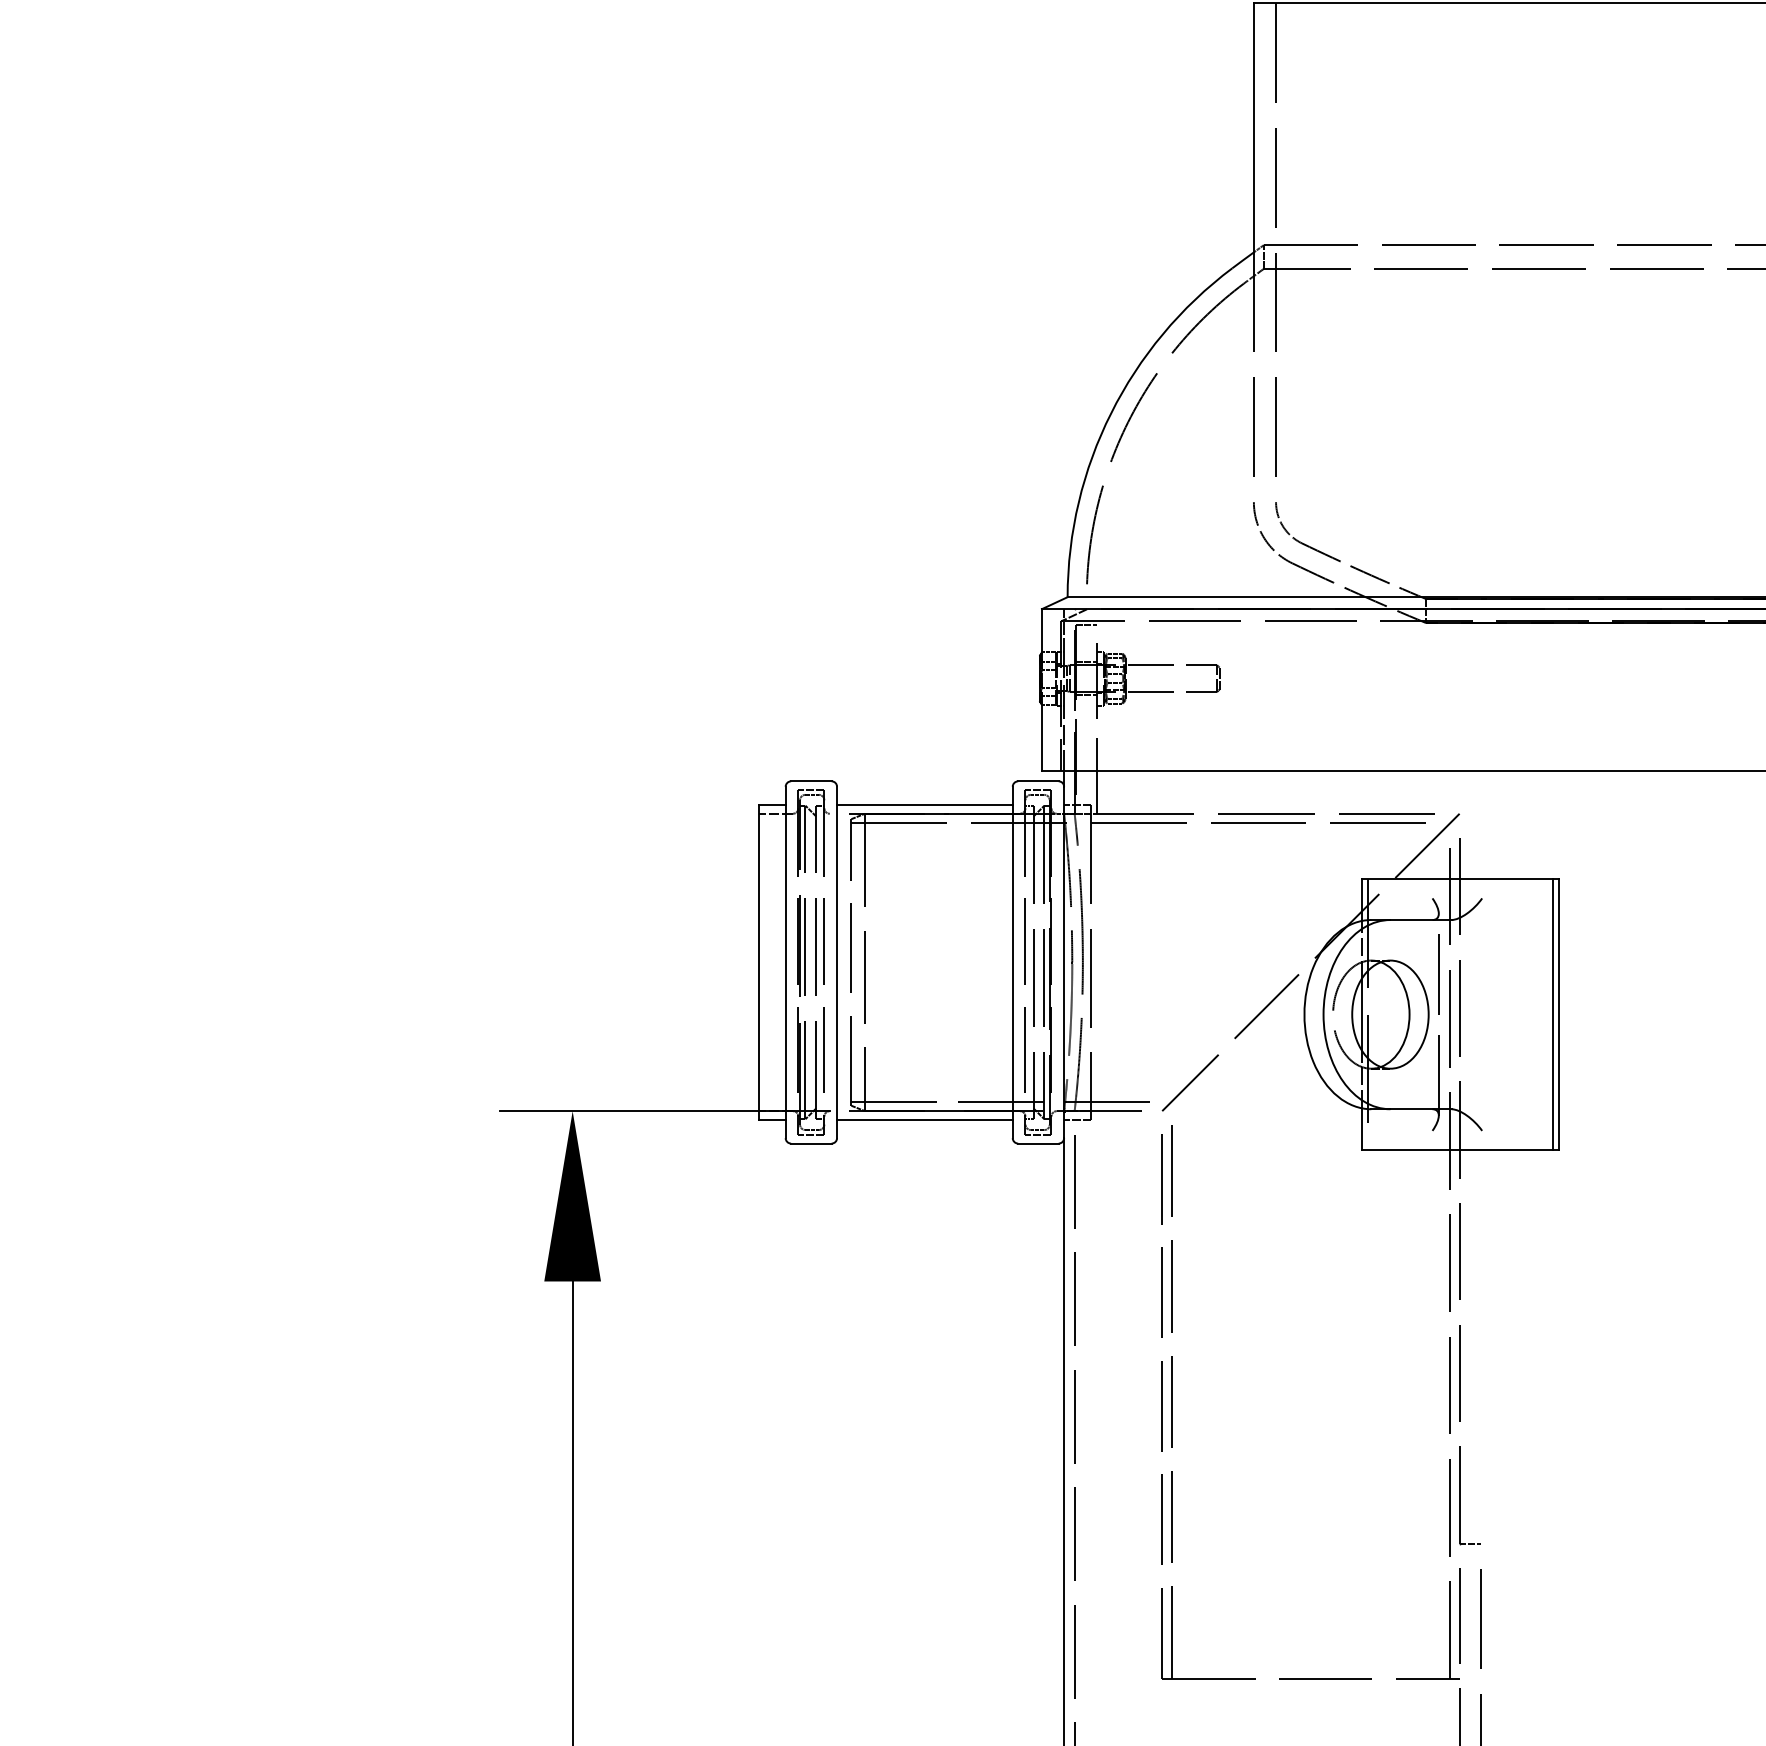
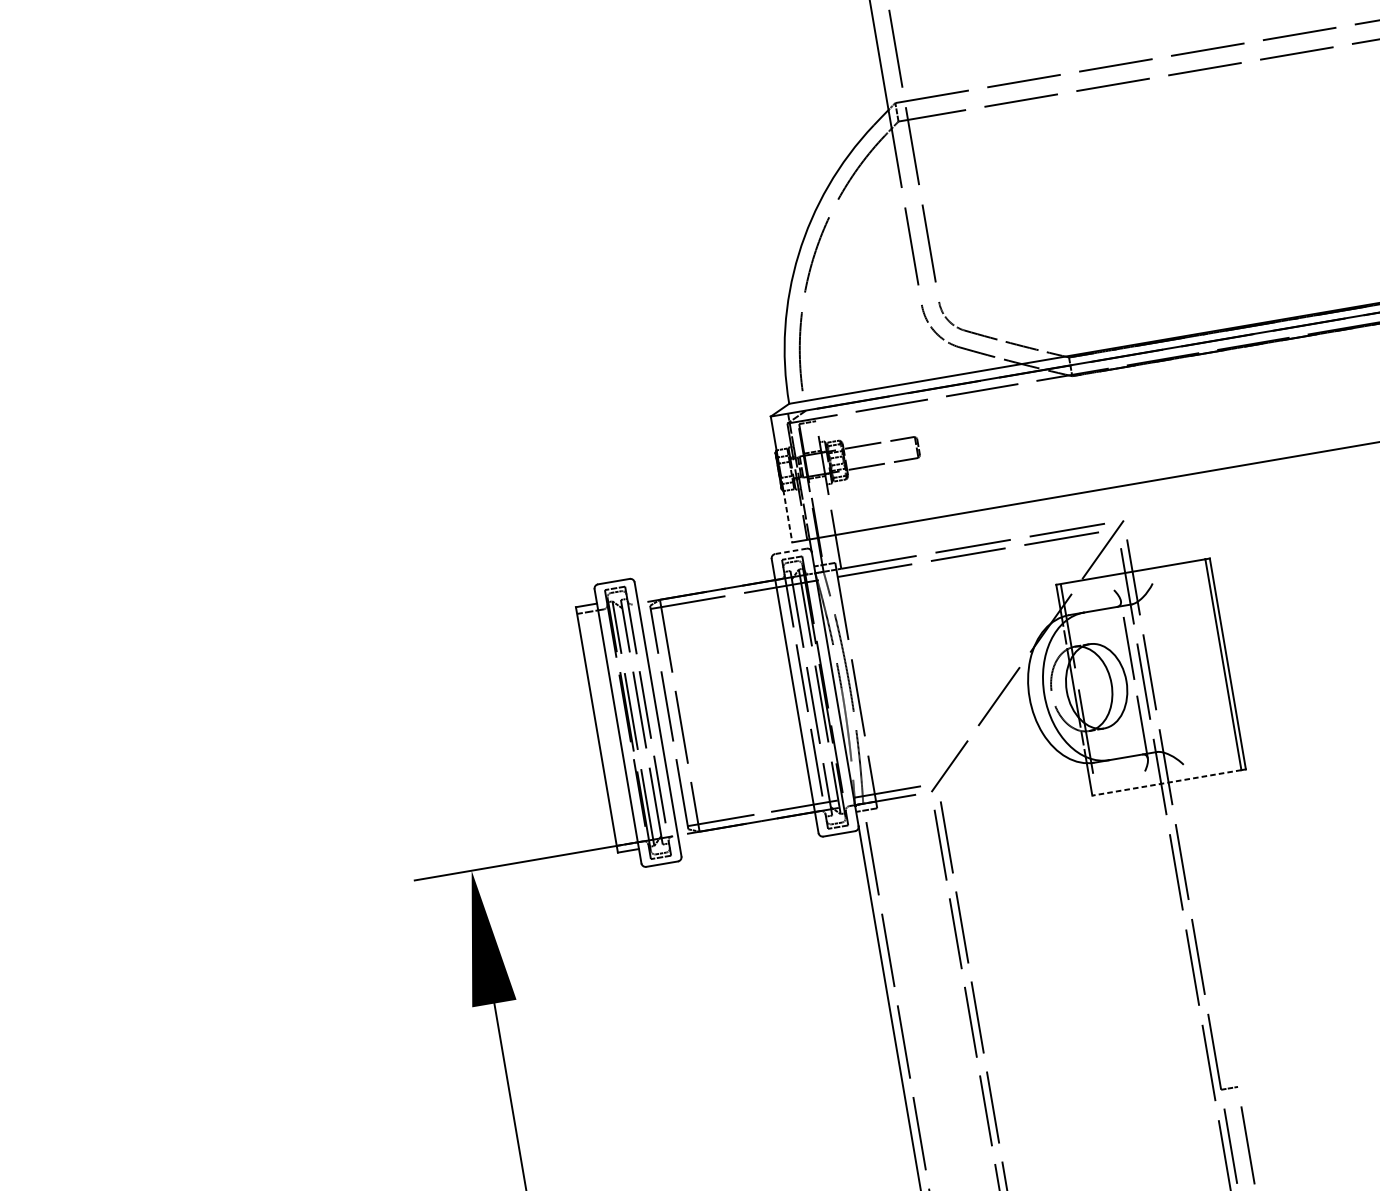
line: (1041, 736) -> (787, 515), solid -> dashed
line: (1037, 781) -> (790, 551), solid -> dashed
line: (924, 805) -> (705, 585), removed
line: (924, 1119) -> (747, 830), removed
line: (1457, 1149) -> (1166, 782), solid -> dashed

